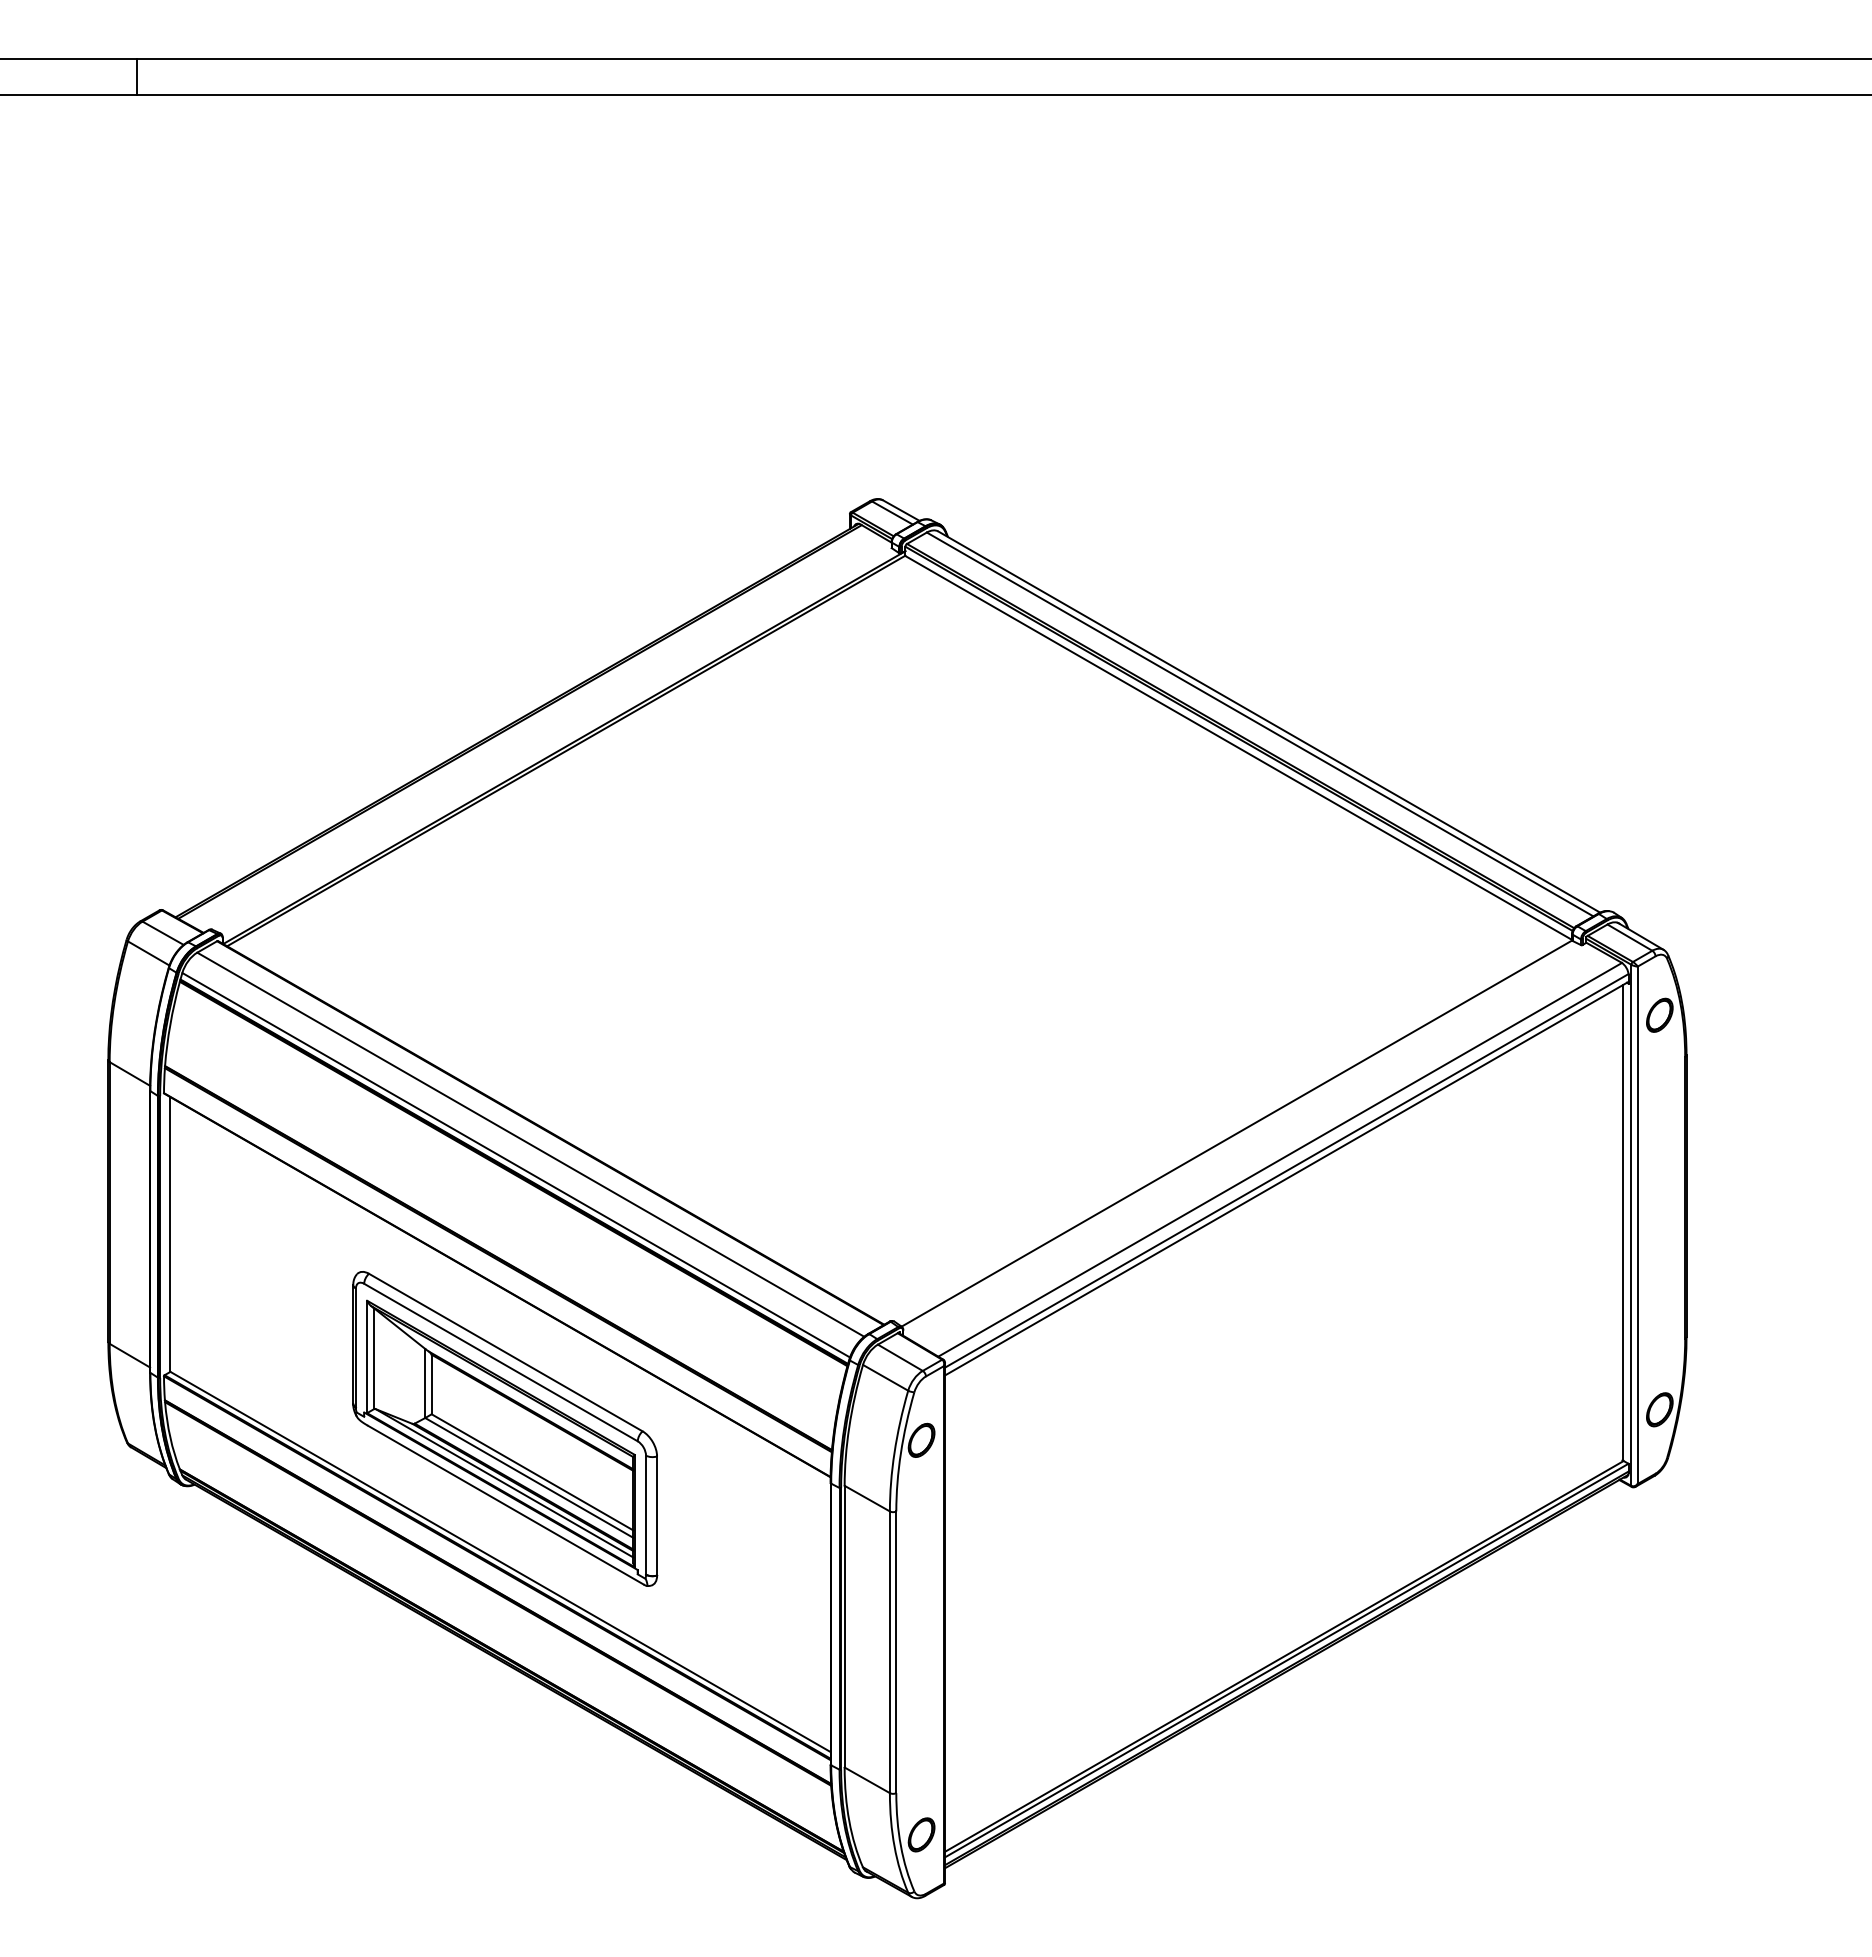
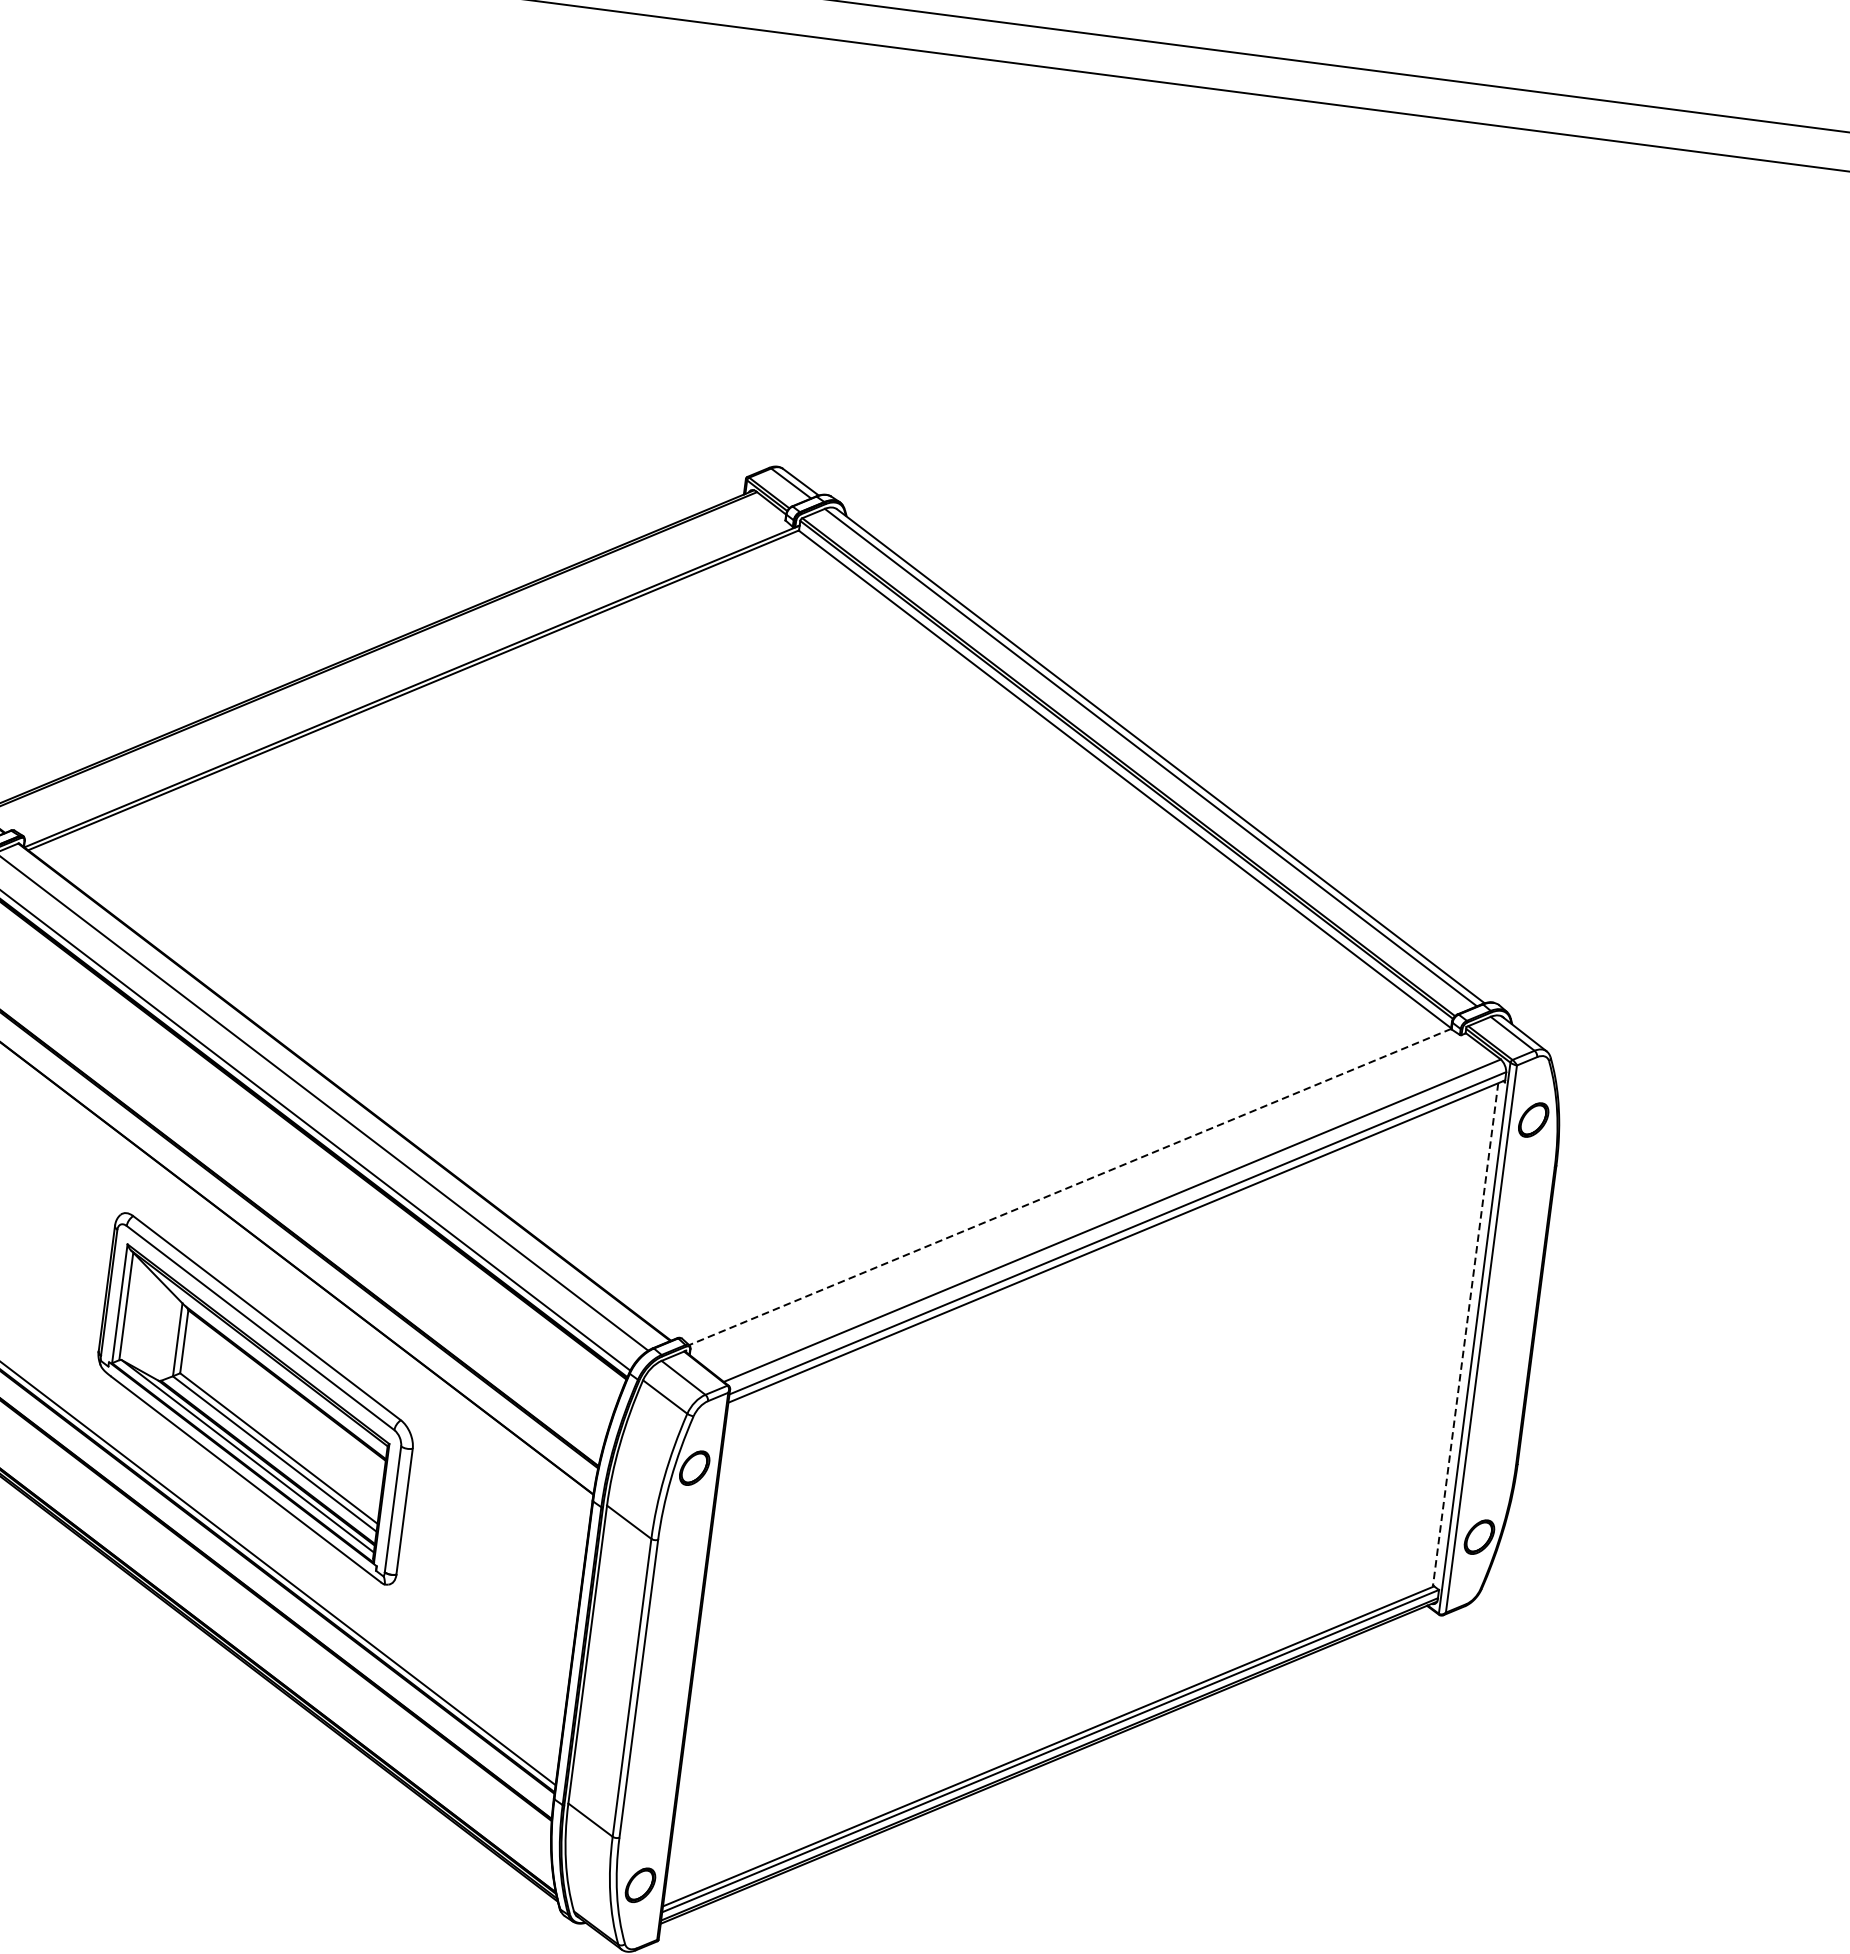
line: (1236, 1133) -> (1069, 1186), solid -> dashed
line: (1622, 1223) -> (1465, 1335), solid -> dashed

